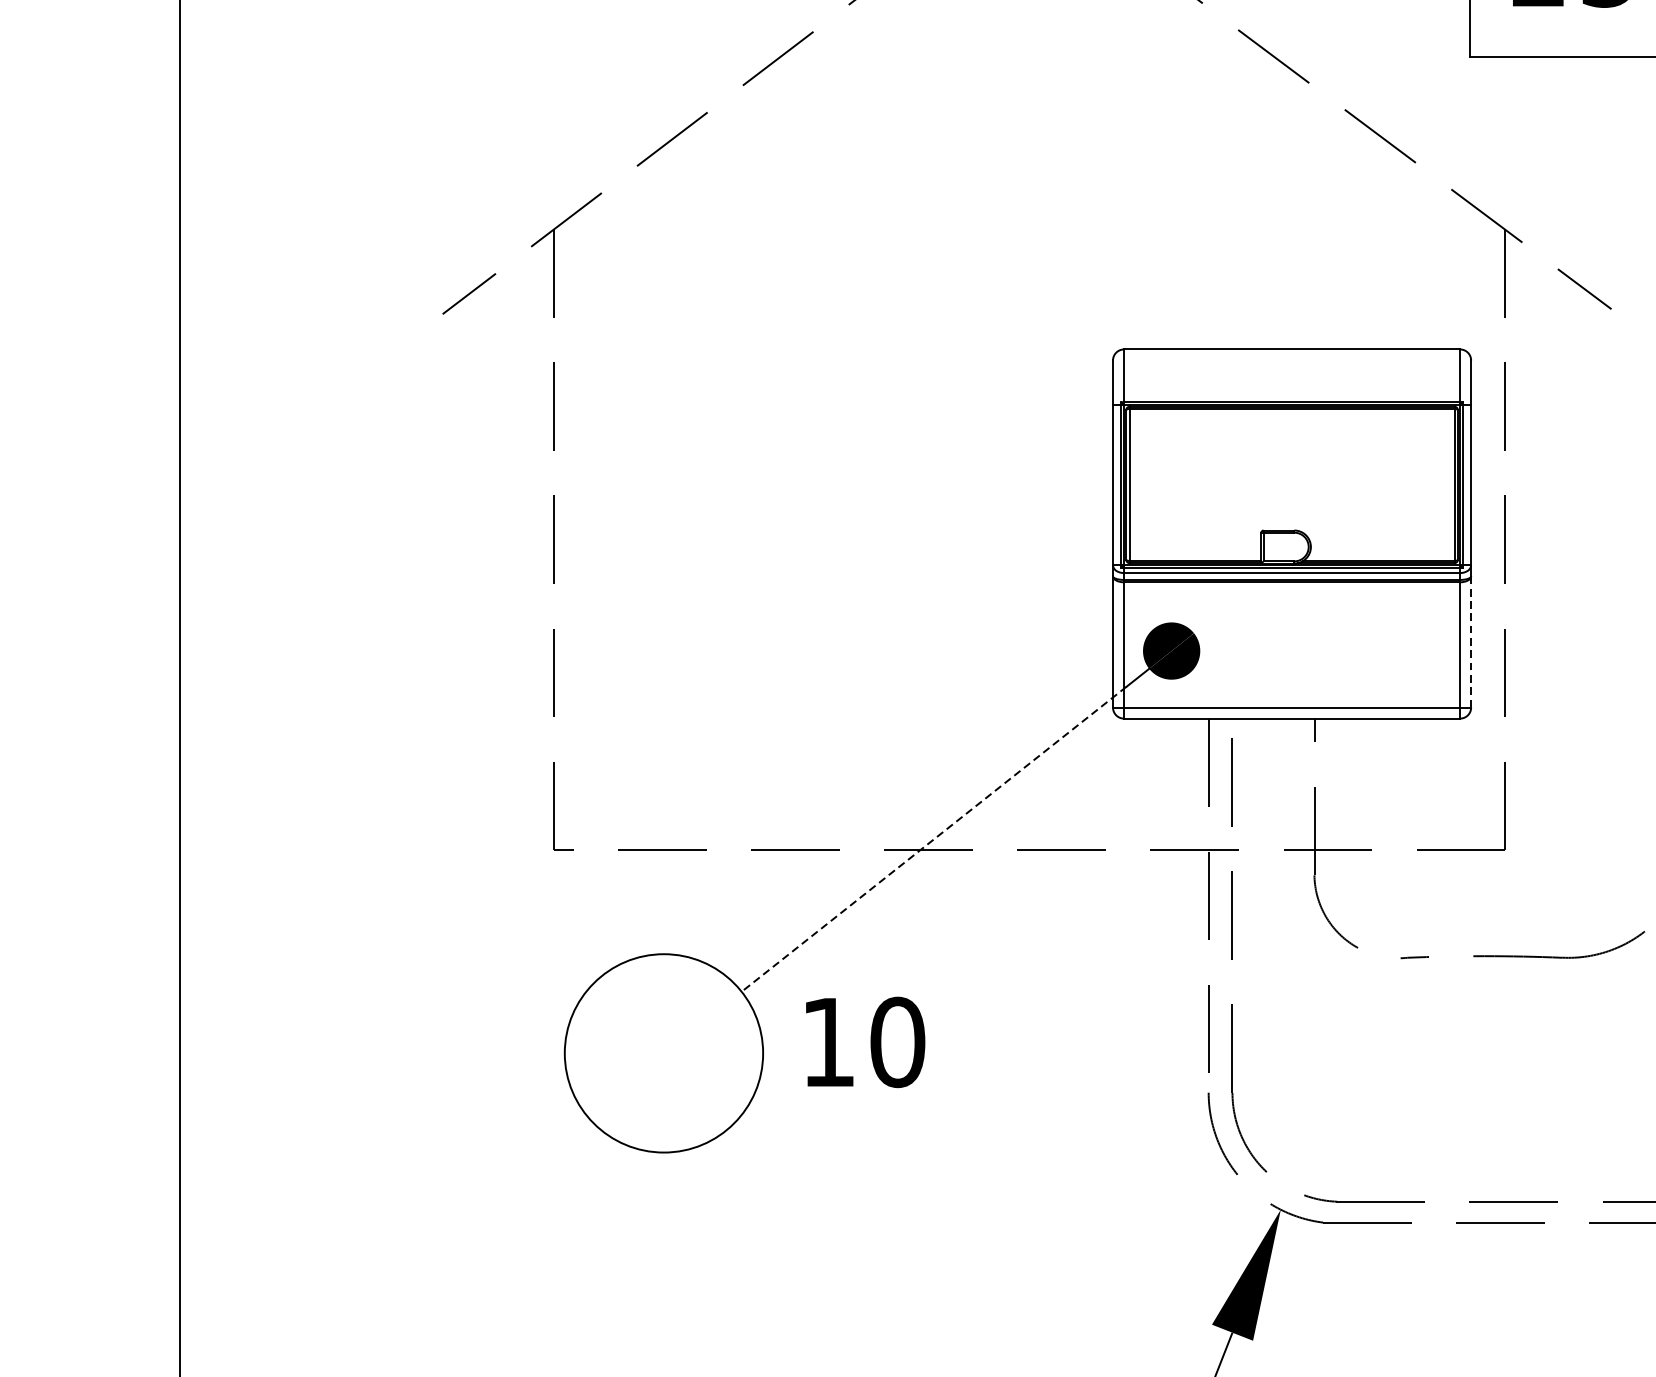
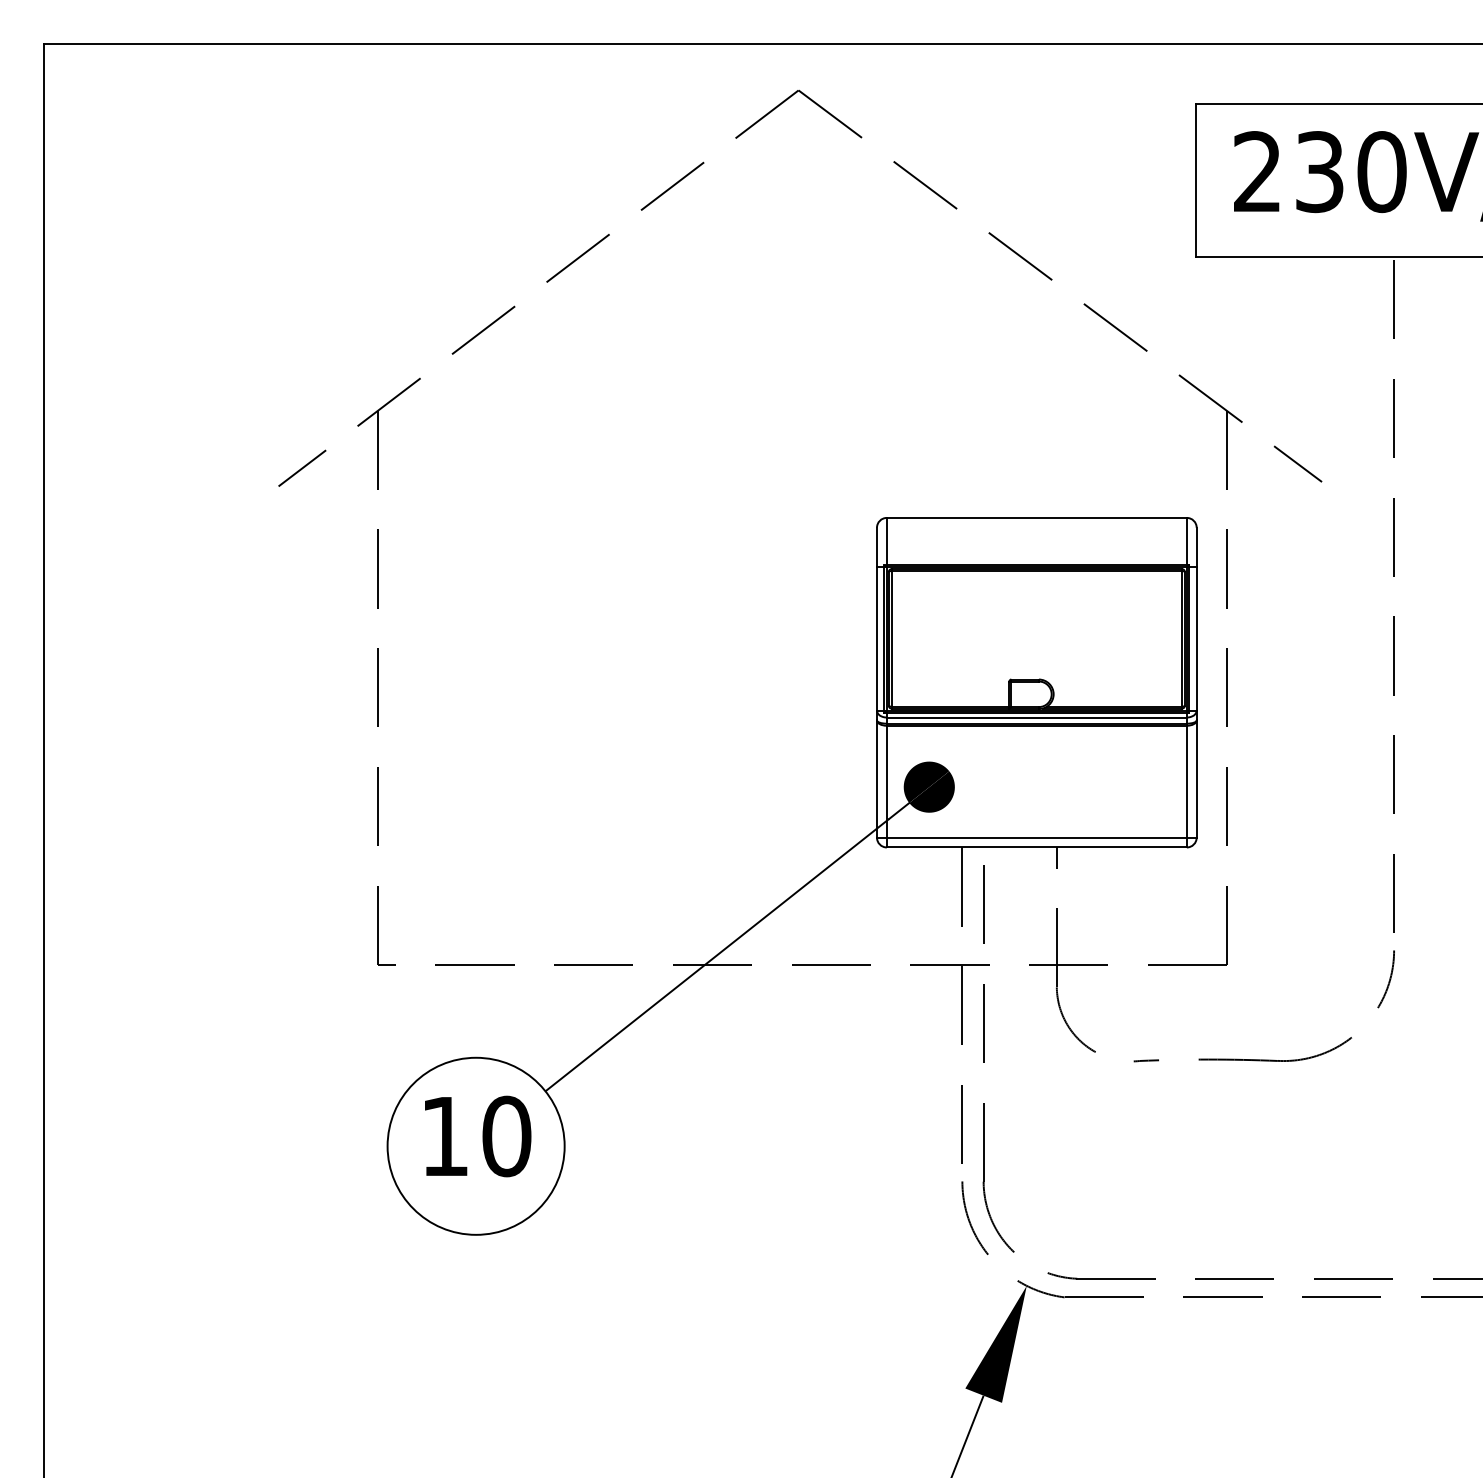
line: (1470, 642) -> (1196, 779), dashed -> solid
line: (933, 839) -> (716, 955), dashed -> solid
text: (866, 1042) -> (478, 1136), moved

